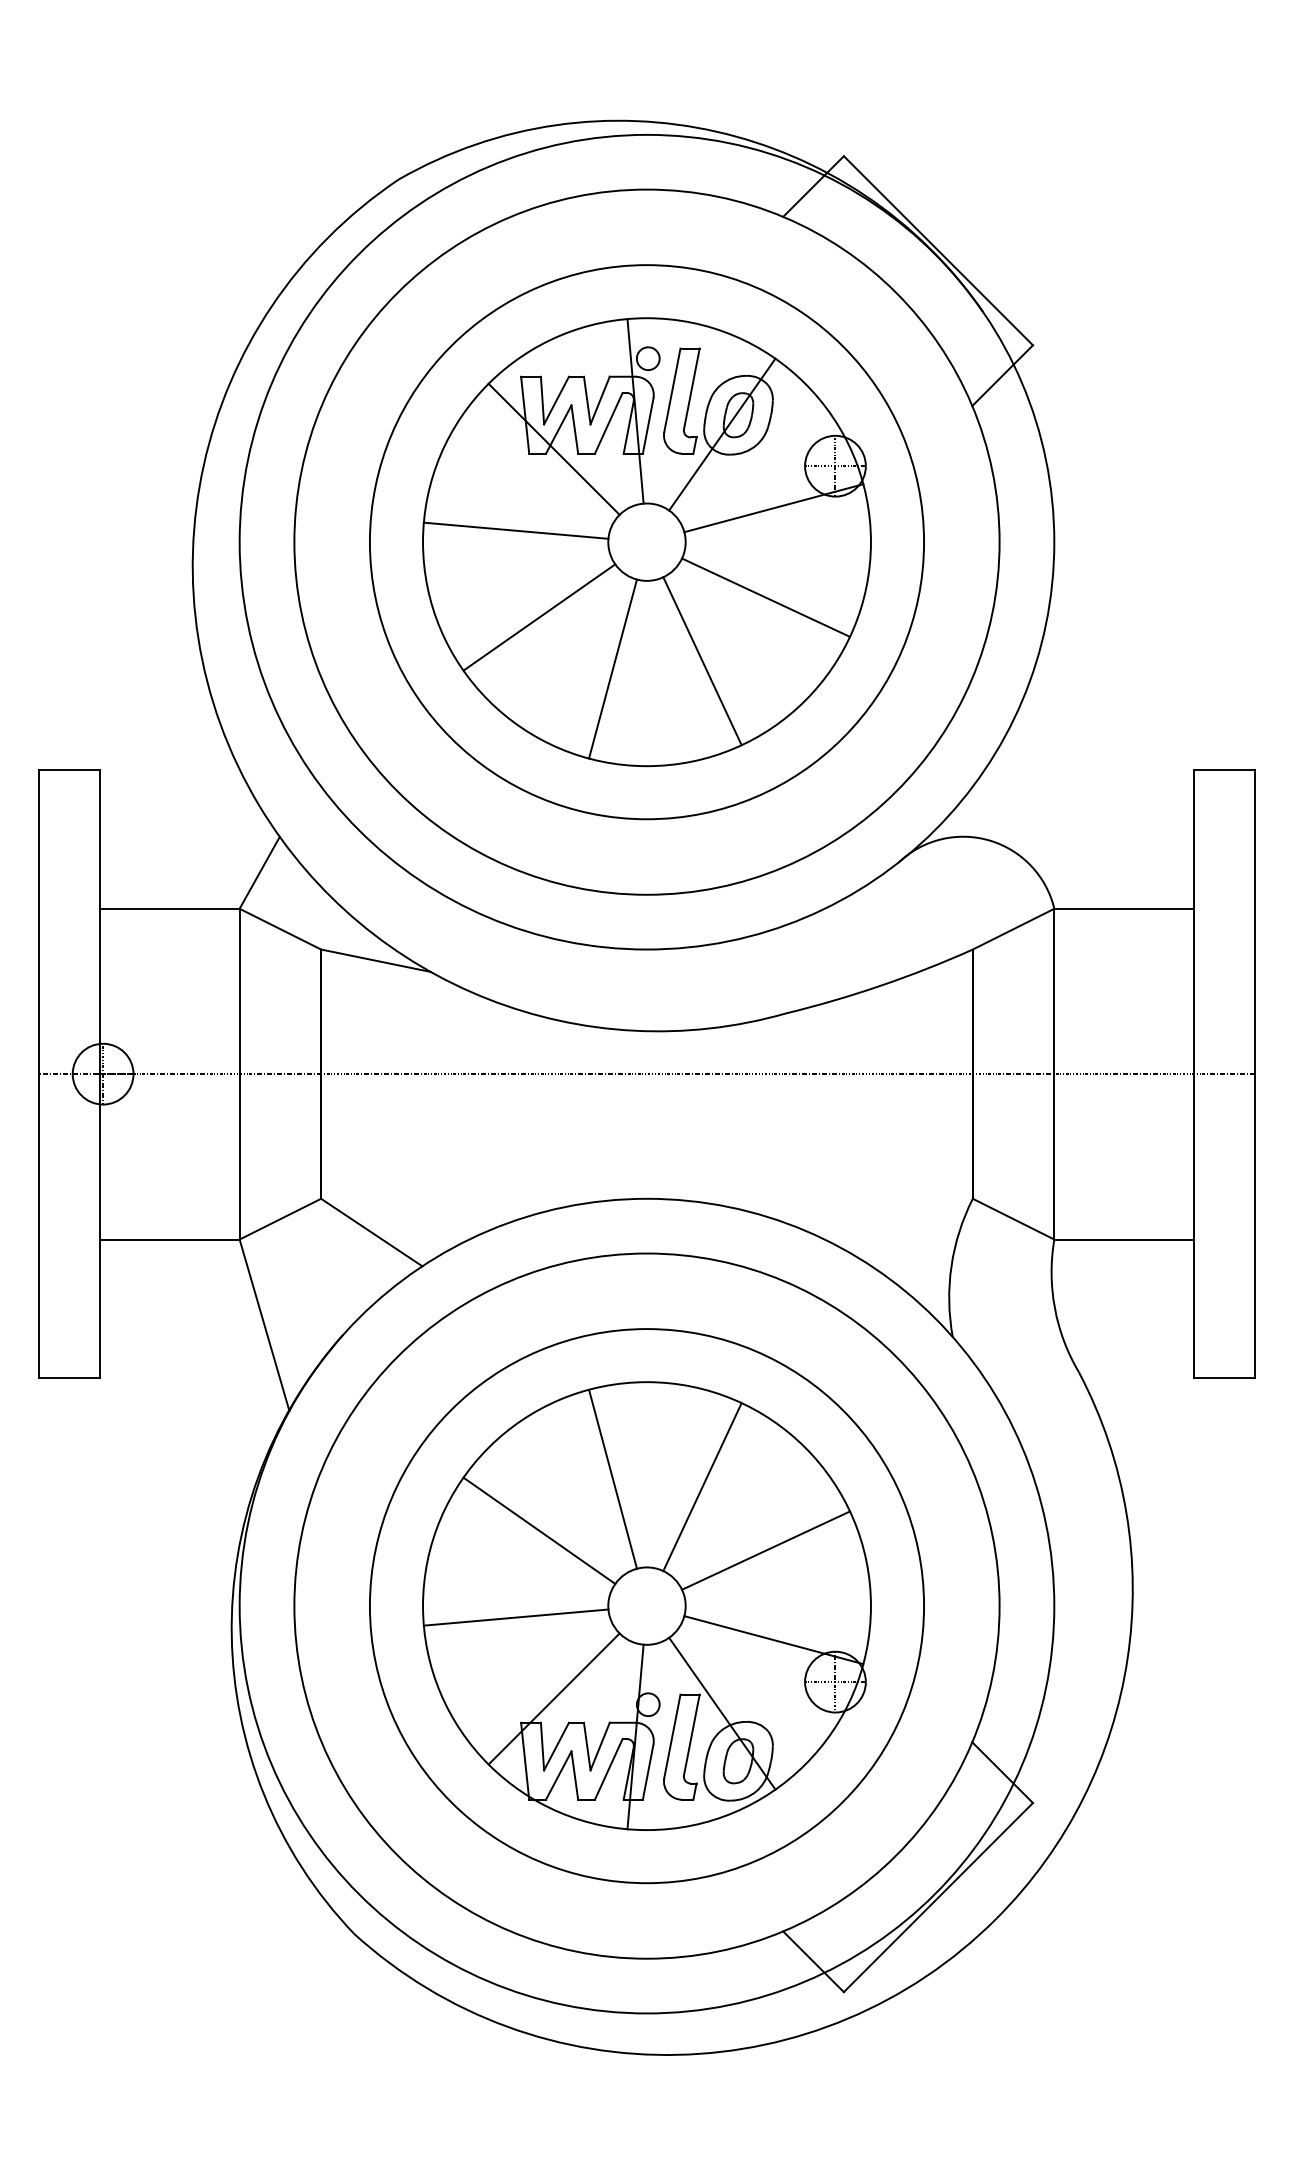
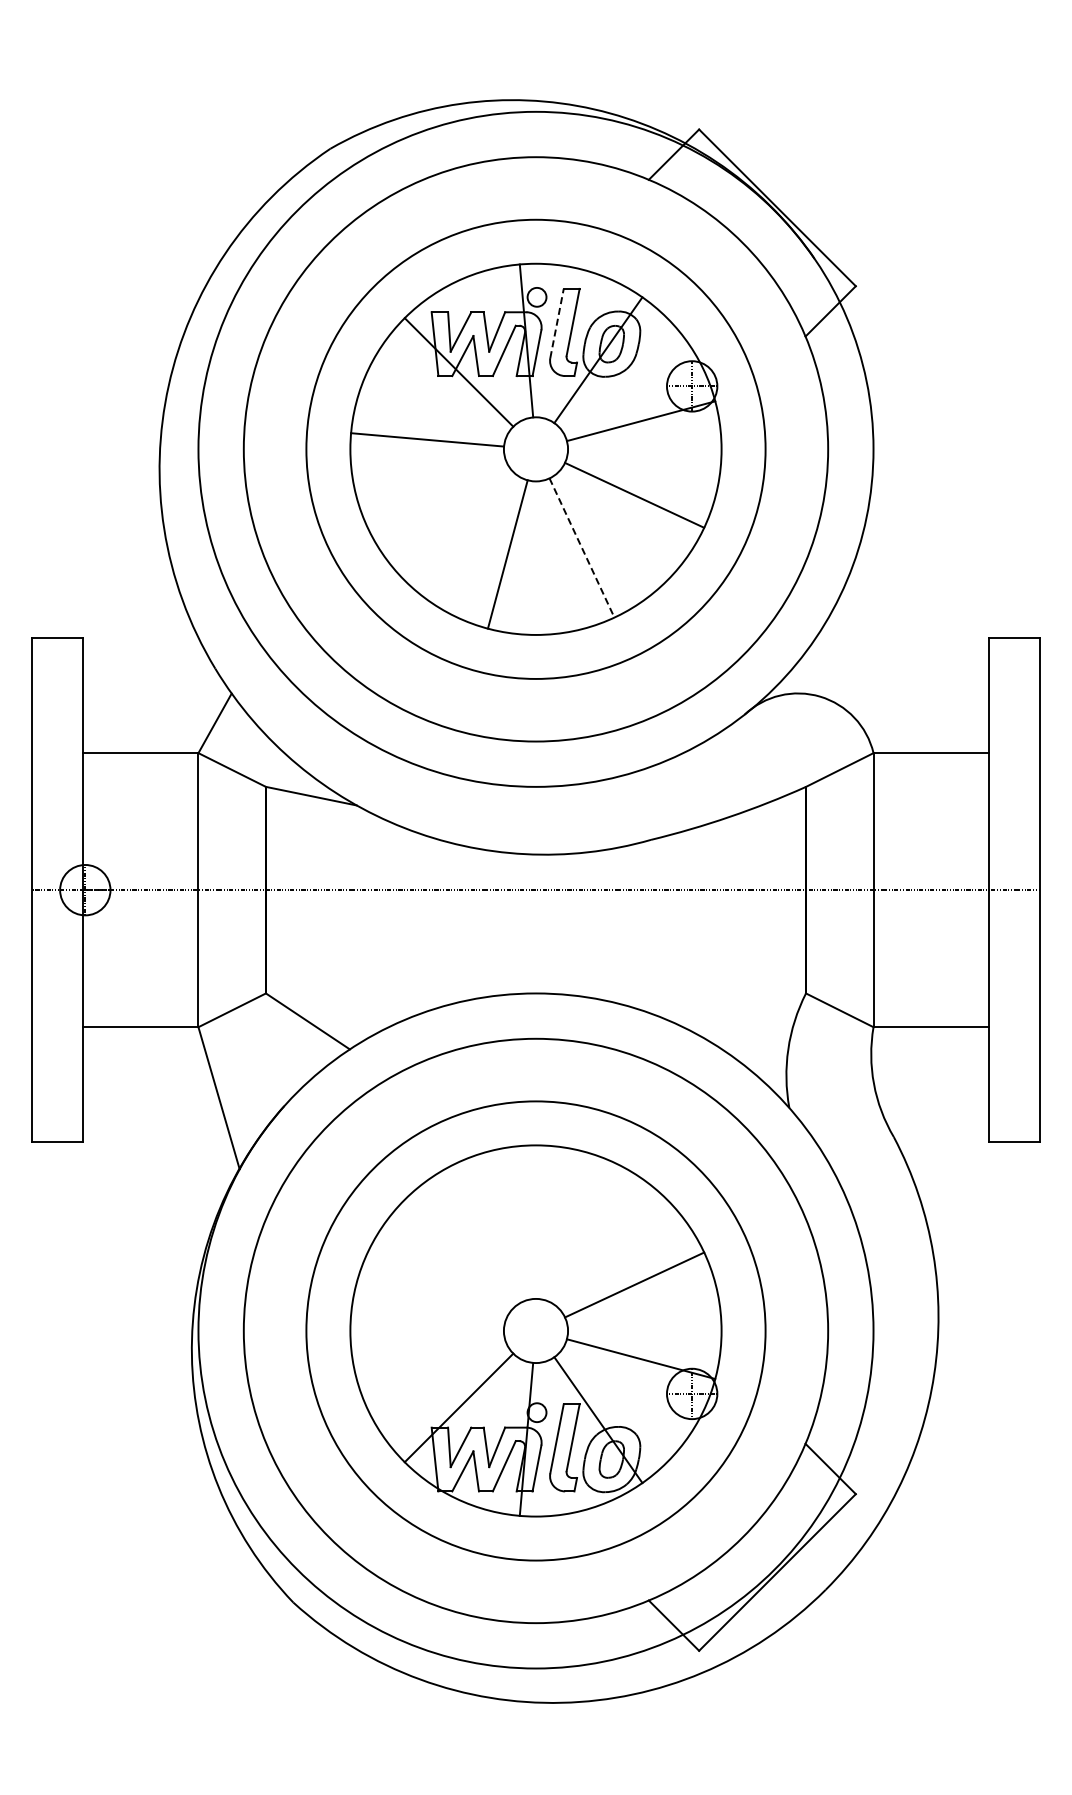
line: (672, 390) -> (557, 323), solid -> dashed
line: (538, 617) -> (446, 511), removed
line: (701, 661) -> (581, 548), solid -> dashed
line: (612, 1478) -> (507, 1225), removed
line: (701, 1486) -> (581, 1231), removed
line: (538, 1530) -> (446, 1268), removed
line: (516, 1617) -> (427, 1340), removed

